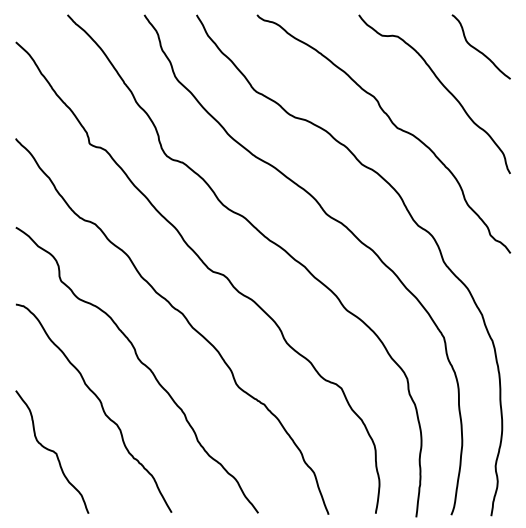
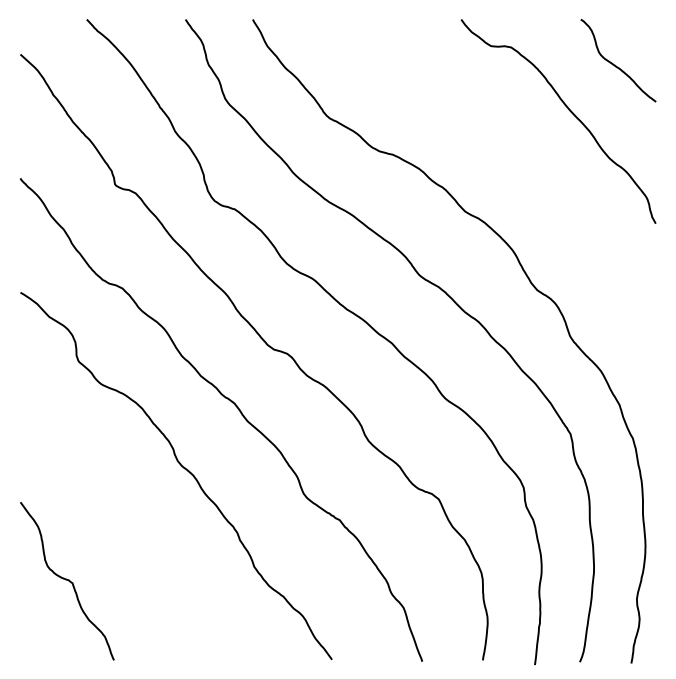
curve: (393, 124) -> (505, 160), removed
curve: (100, 404) -> (129, 520), removed

